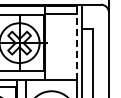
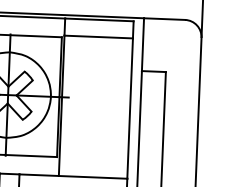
line: (76, 47) -> (129, 109), dashed -> solid

